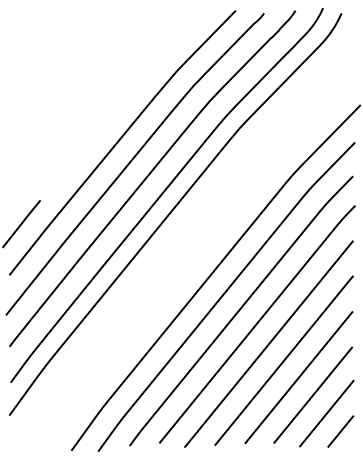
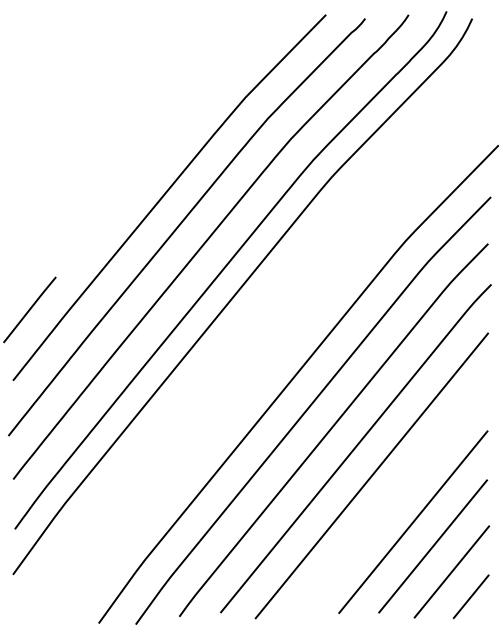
line: (283, 360) -> (392, 498), removed

